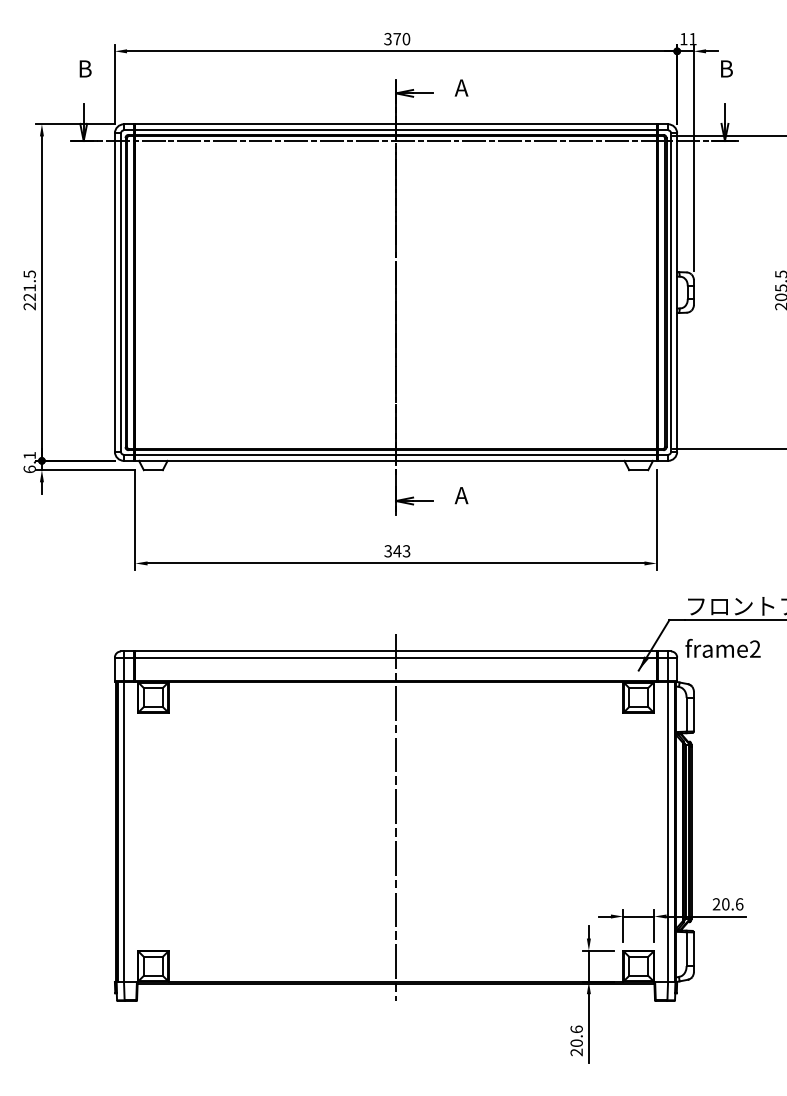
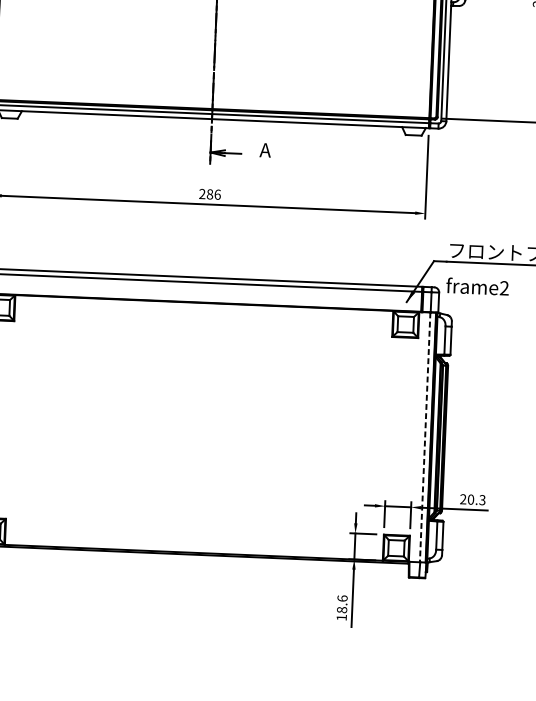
text: (397, 551) -> (210, 194), 343 -> 286
line: (396, 817) -> (199, 415), removed
line: (667, 832) -> (424, 437), solid -> dashed
text: (739, 904) -> (482, 500), 20.6 -> 20.3
text: (576, 1047) -> (341, 613), 20.6 -> 18.6

